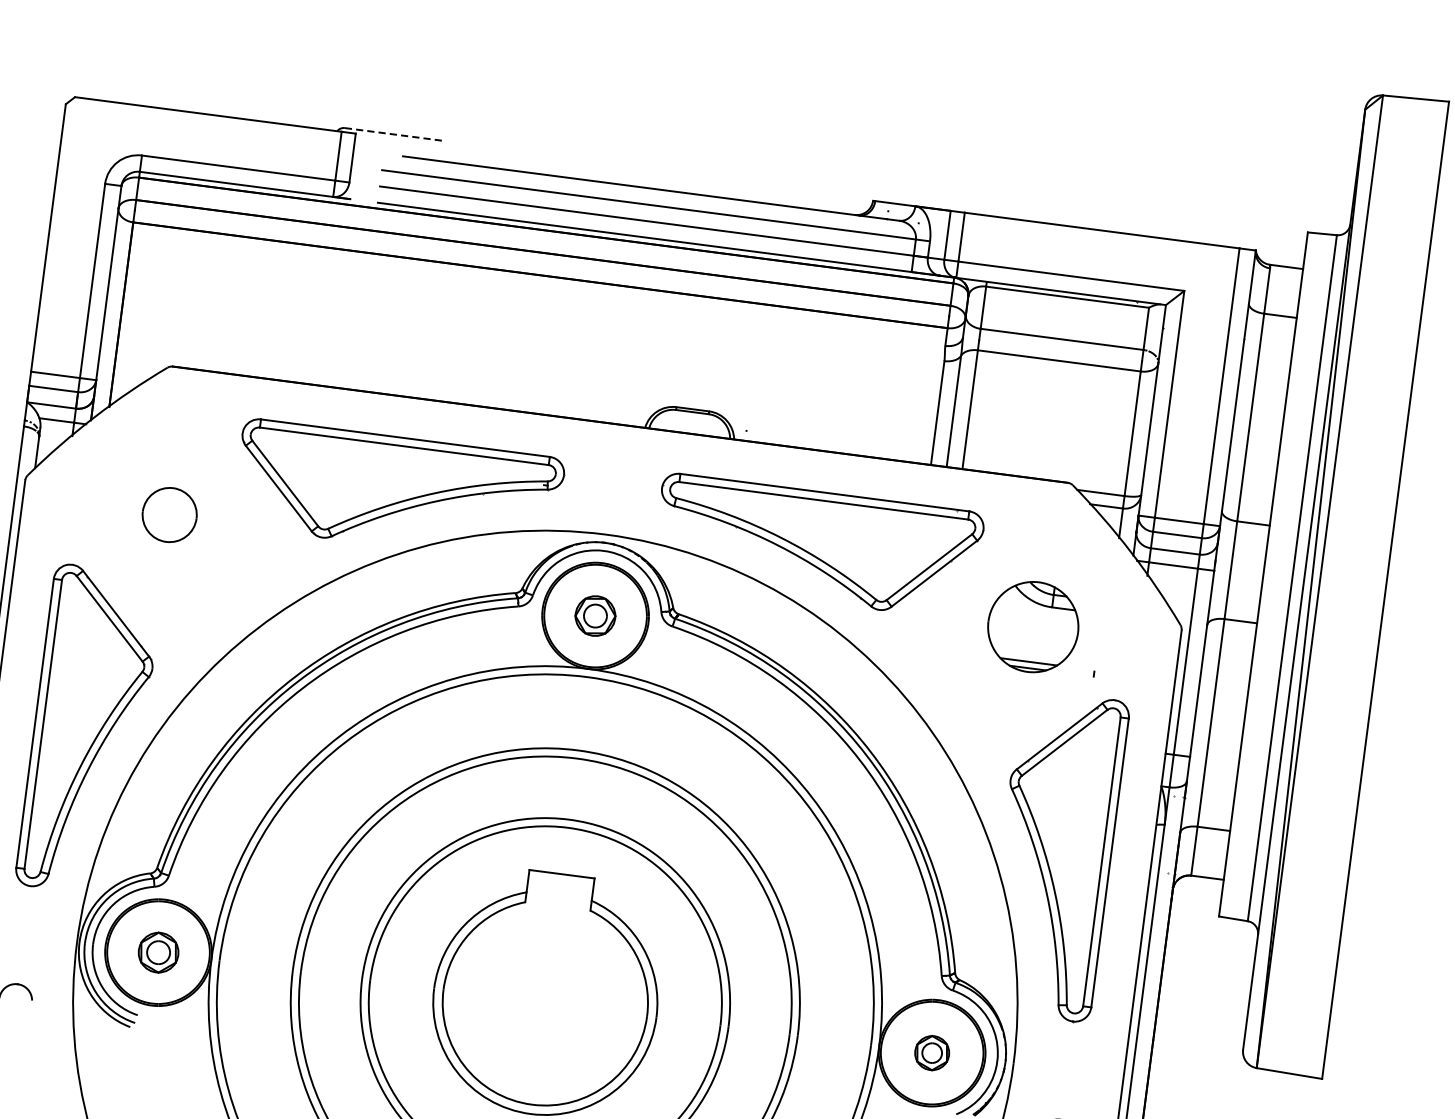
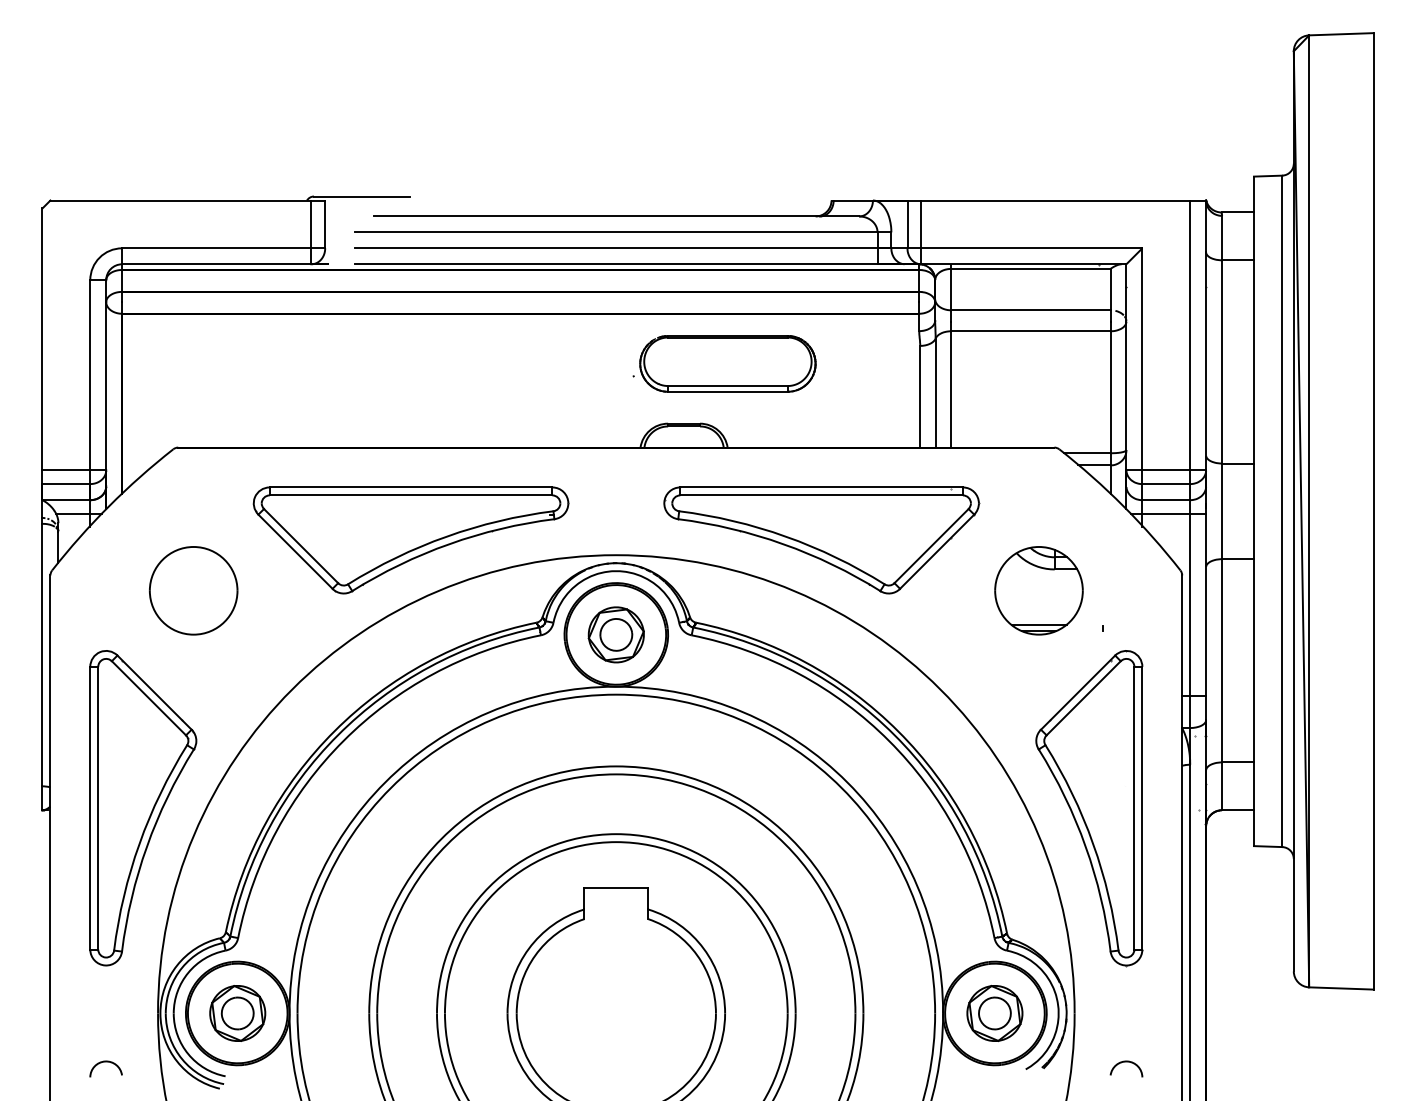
line: (393, 134) -> (361, 196), dashed -> solid
part: (742, 353) -> (724, 363), added
part: (169, 514) -> (193, 590), size x1.67
part: (594, 615) -> (615, 634), size x1.43
part: (158, 952) -> (237, 1013), size x1.43
part: (931, 1053) -> (994, 1013), size x1.67

